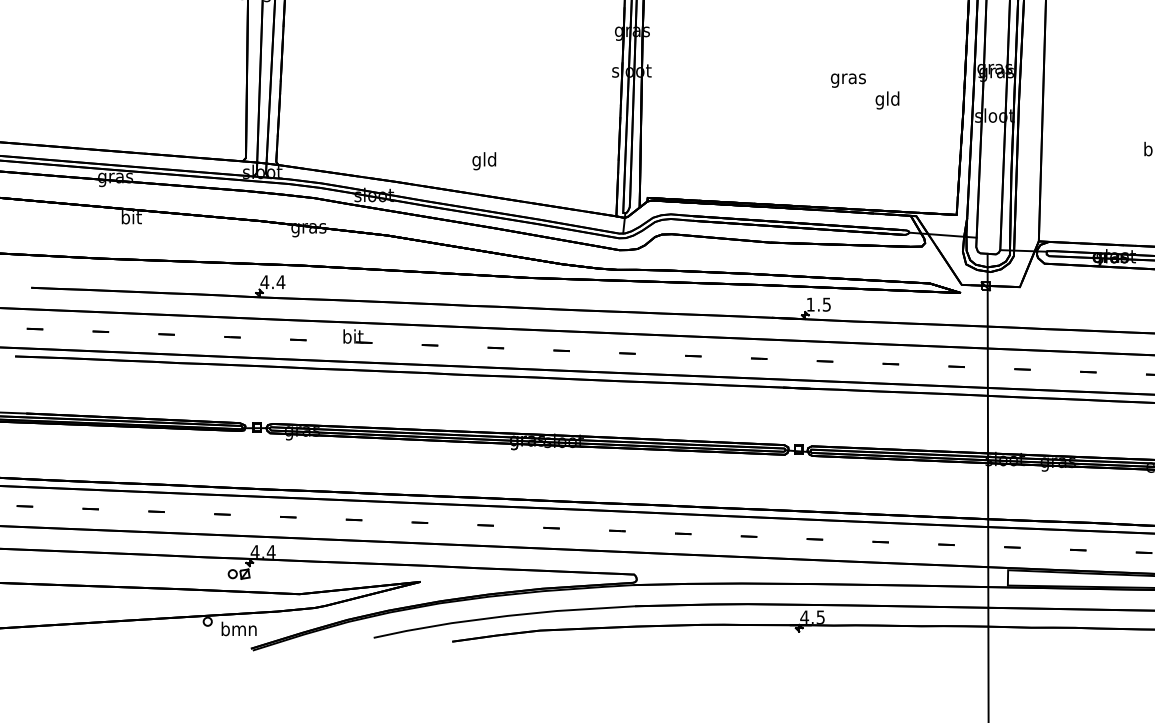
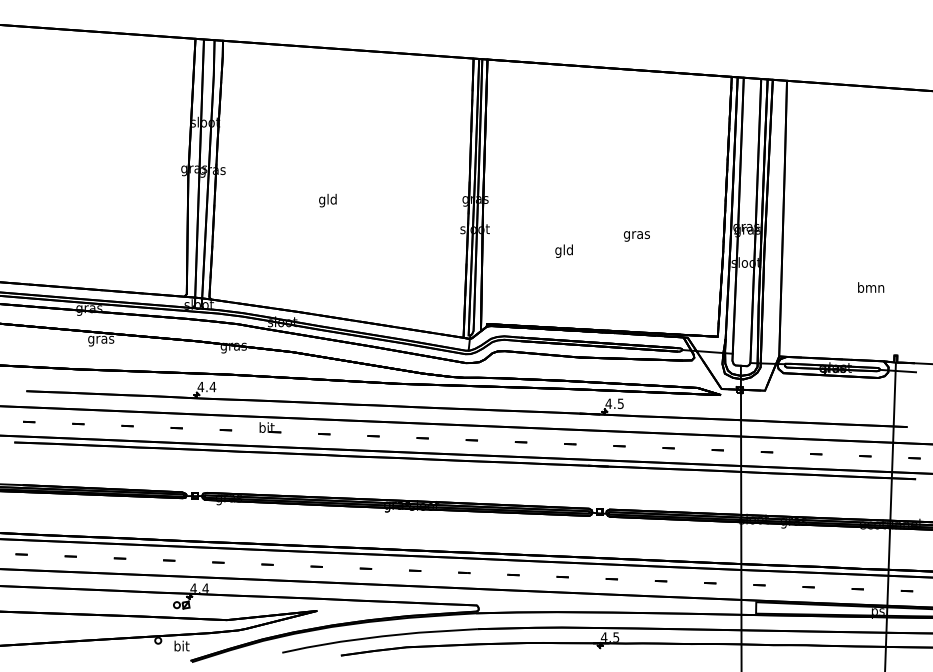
text: (886, 99) -> (563, 250), moved
text: (483, 161) -> (327, 200), moved
text: (131, 218) -> (101, 339), bit -> gras
text: (810, 304) -> (608, 403), 1.5 -> 4.5
text: (238, 628) -> (181, 645), bmn -> bit

